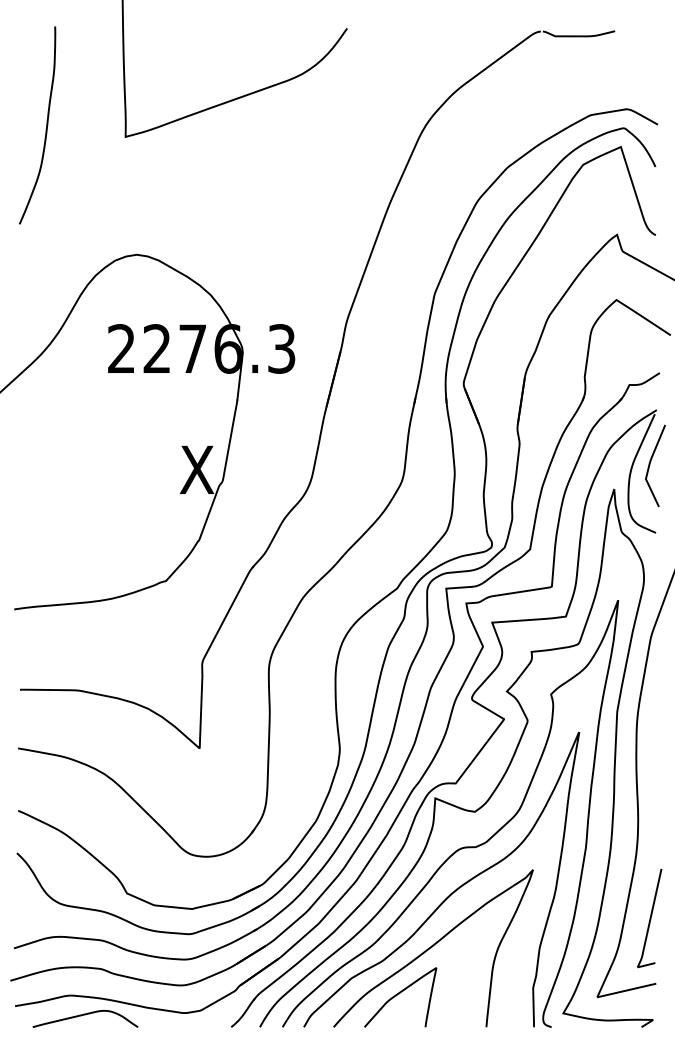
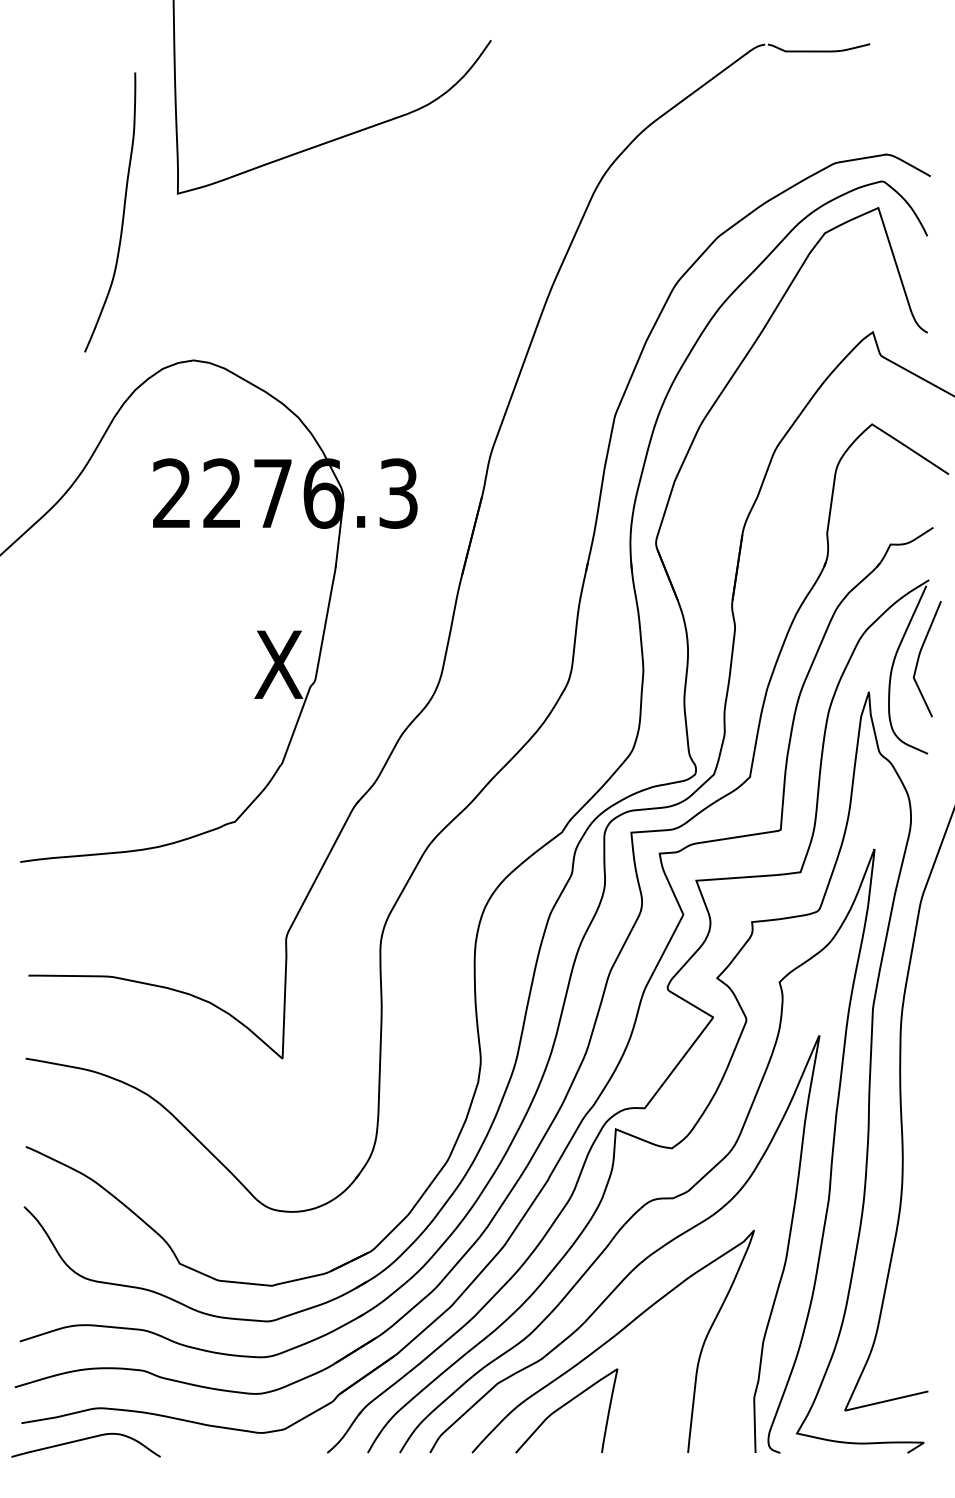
curve: (46, 126) -> (122, 213), moved
curve: (649, 918) -> (919, 1299), removed
curve: (83, 1015) -> (83, 1440), moved

